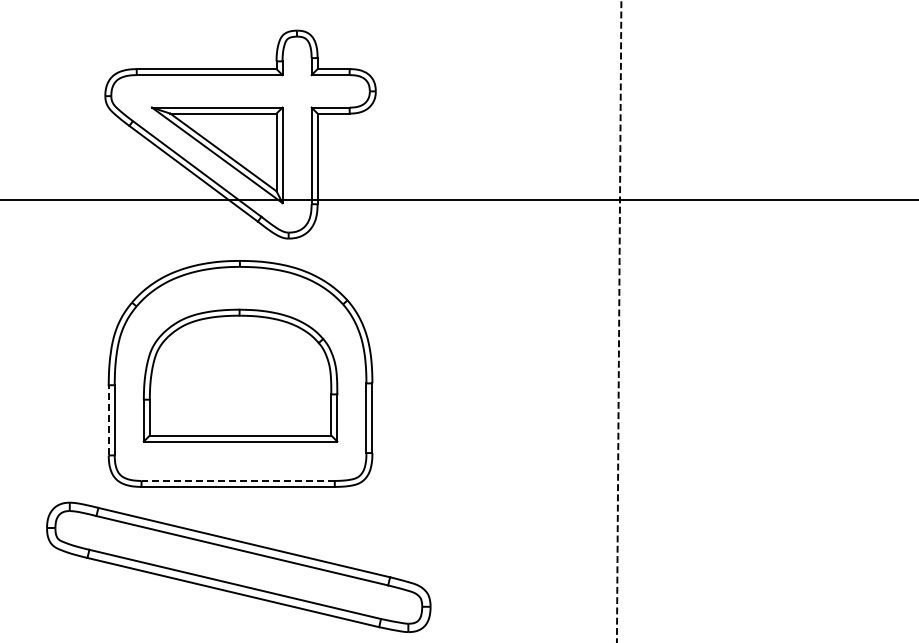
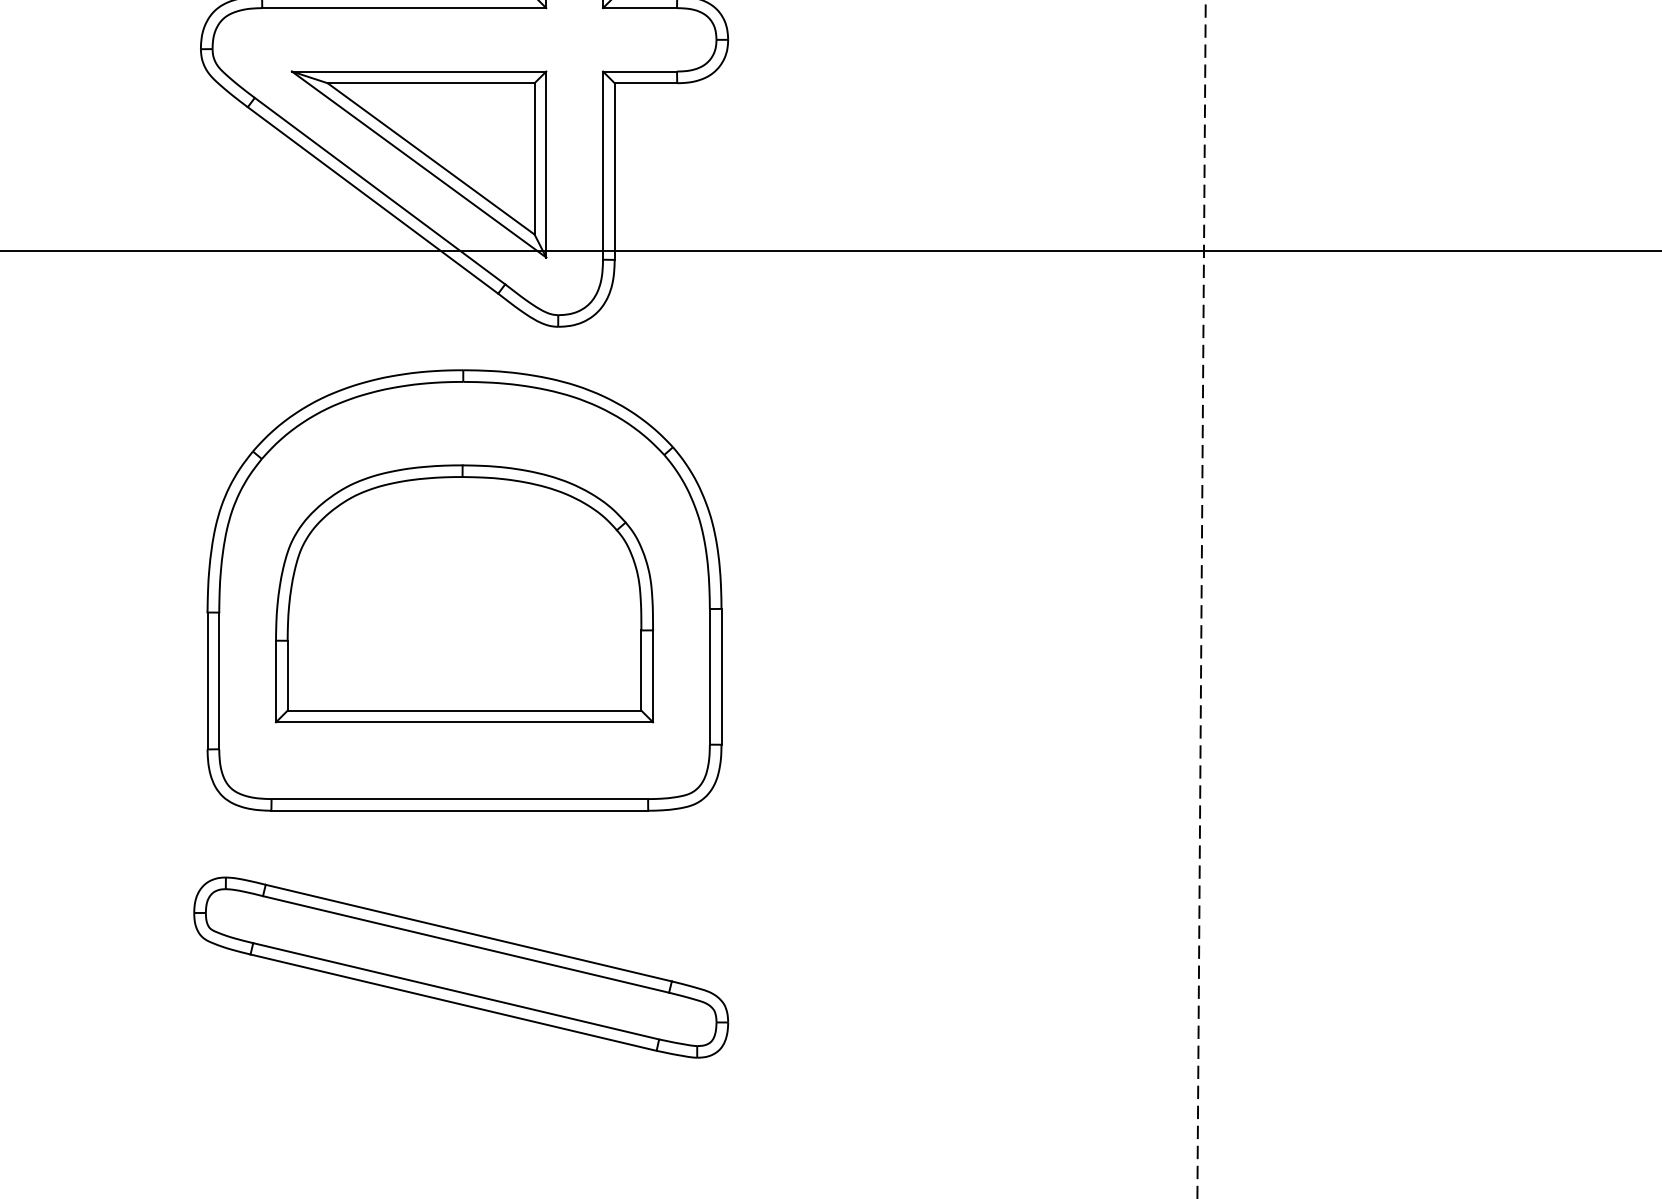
line: (108, 419) -> (207, 679), dashed -> solid
line: (238, 480) -> (460, 798), dashed -> solid
part: (238, 567) -> (460, 967), size x0.71

